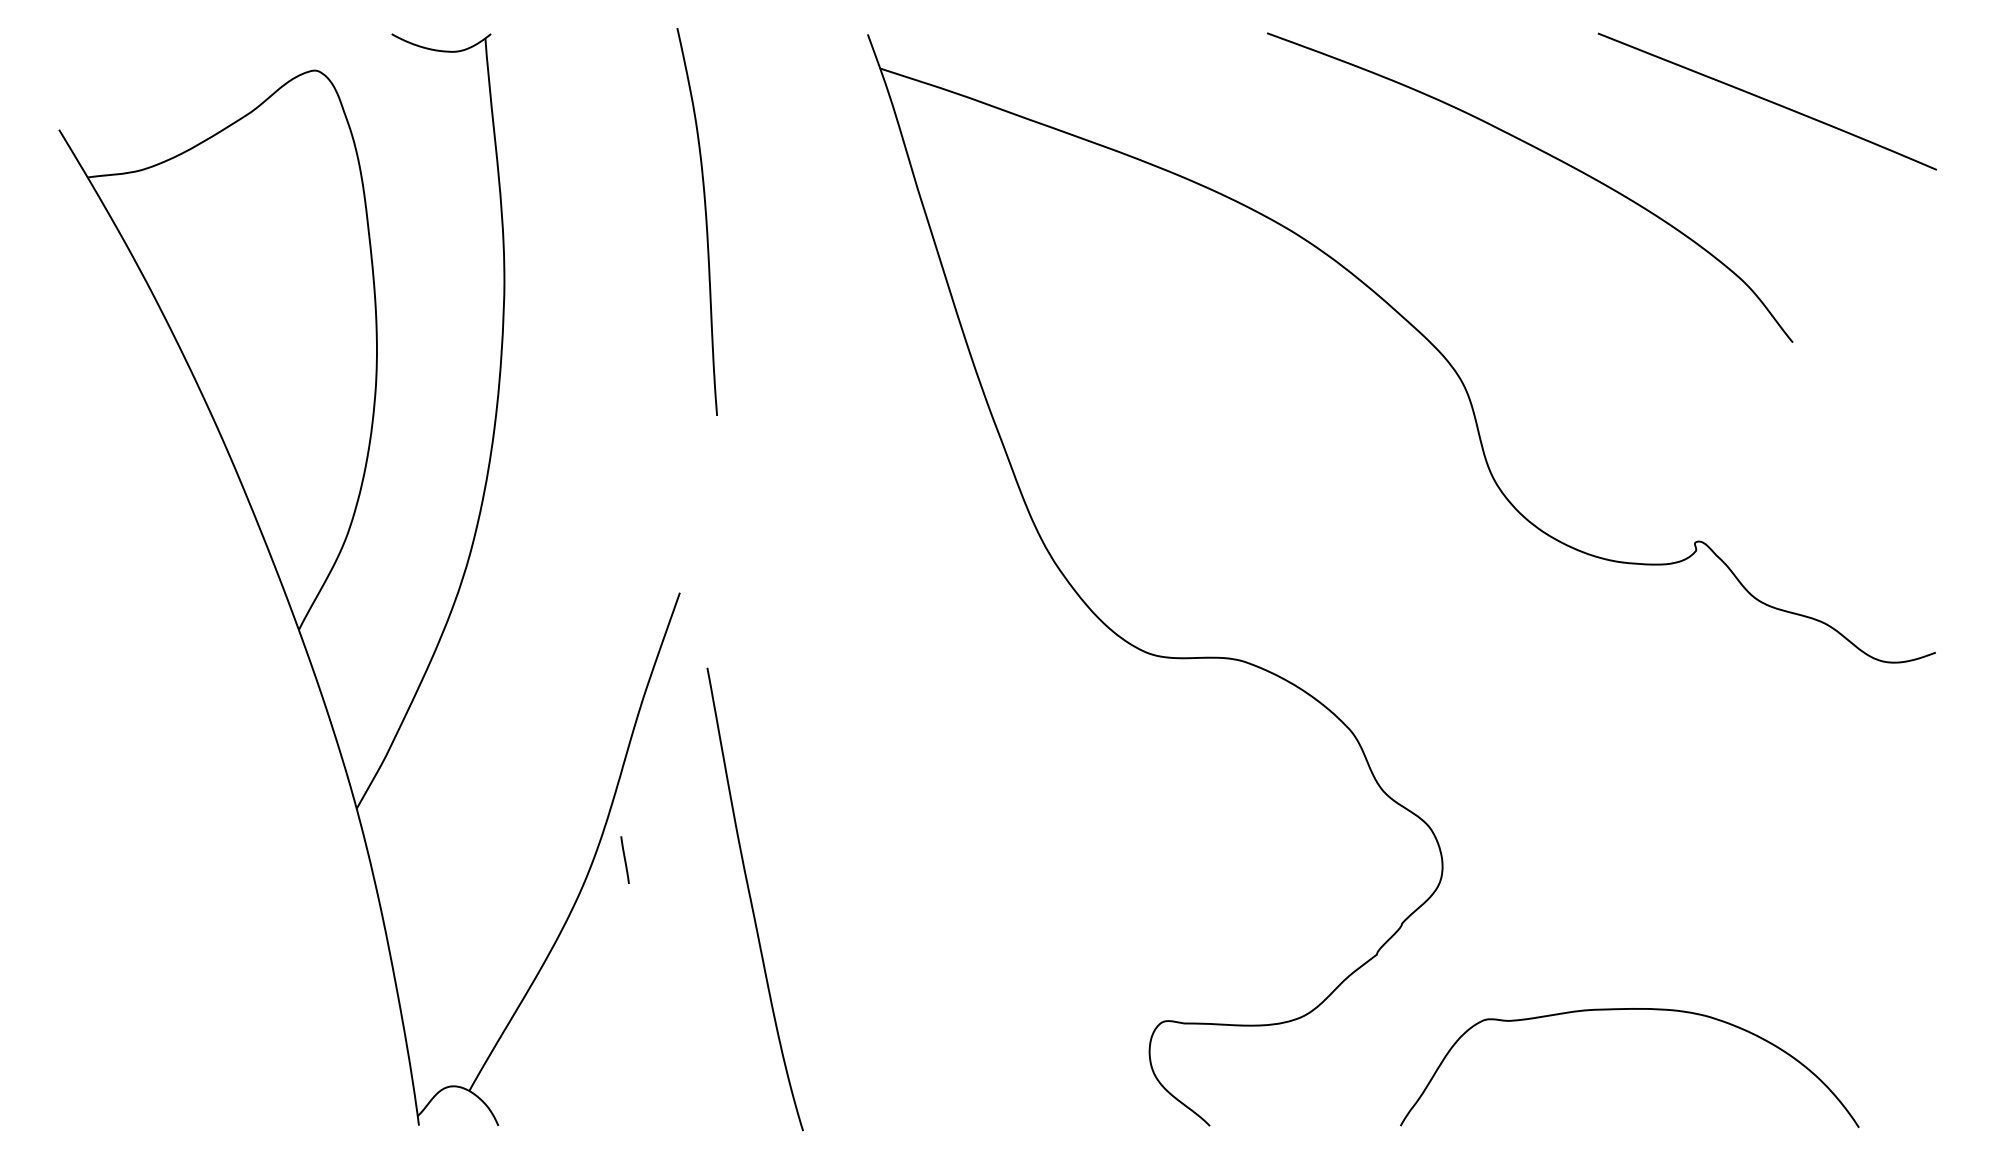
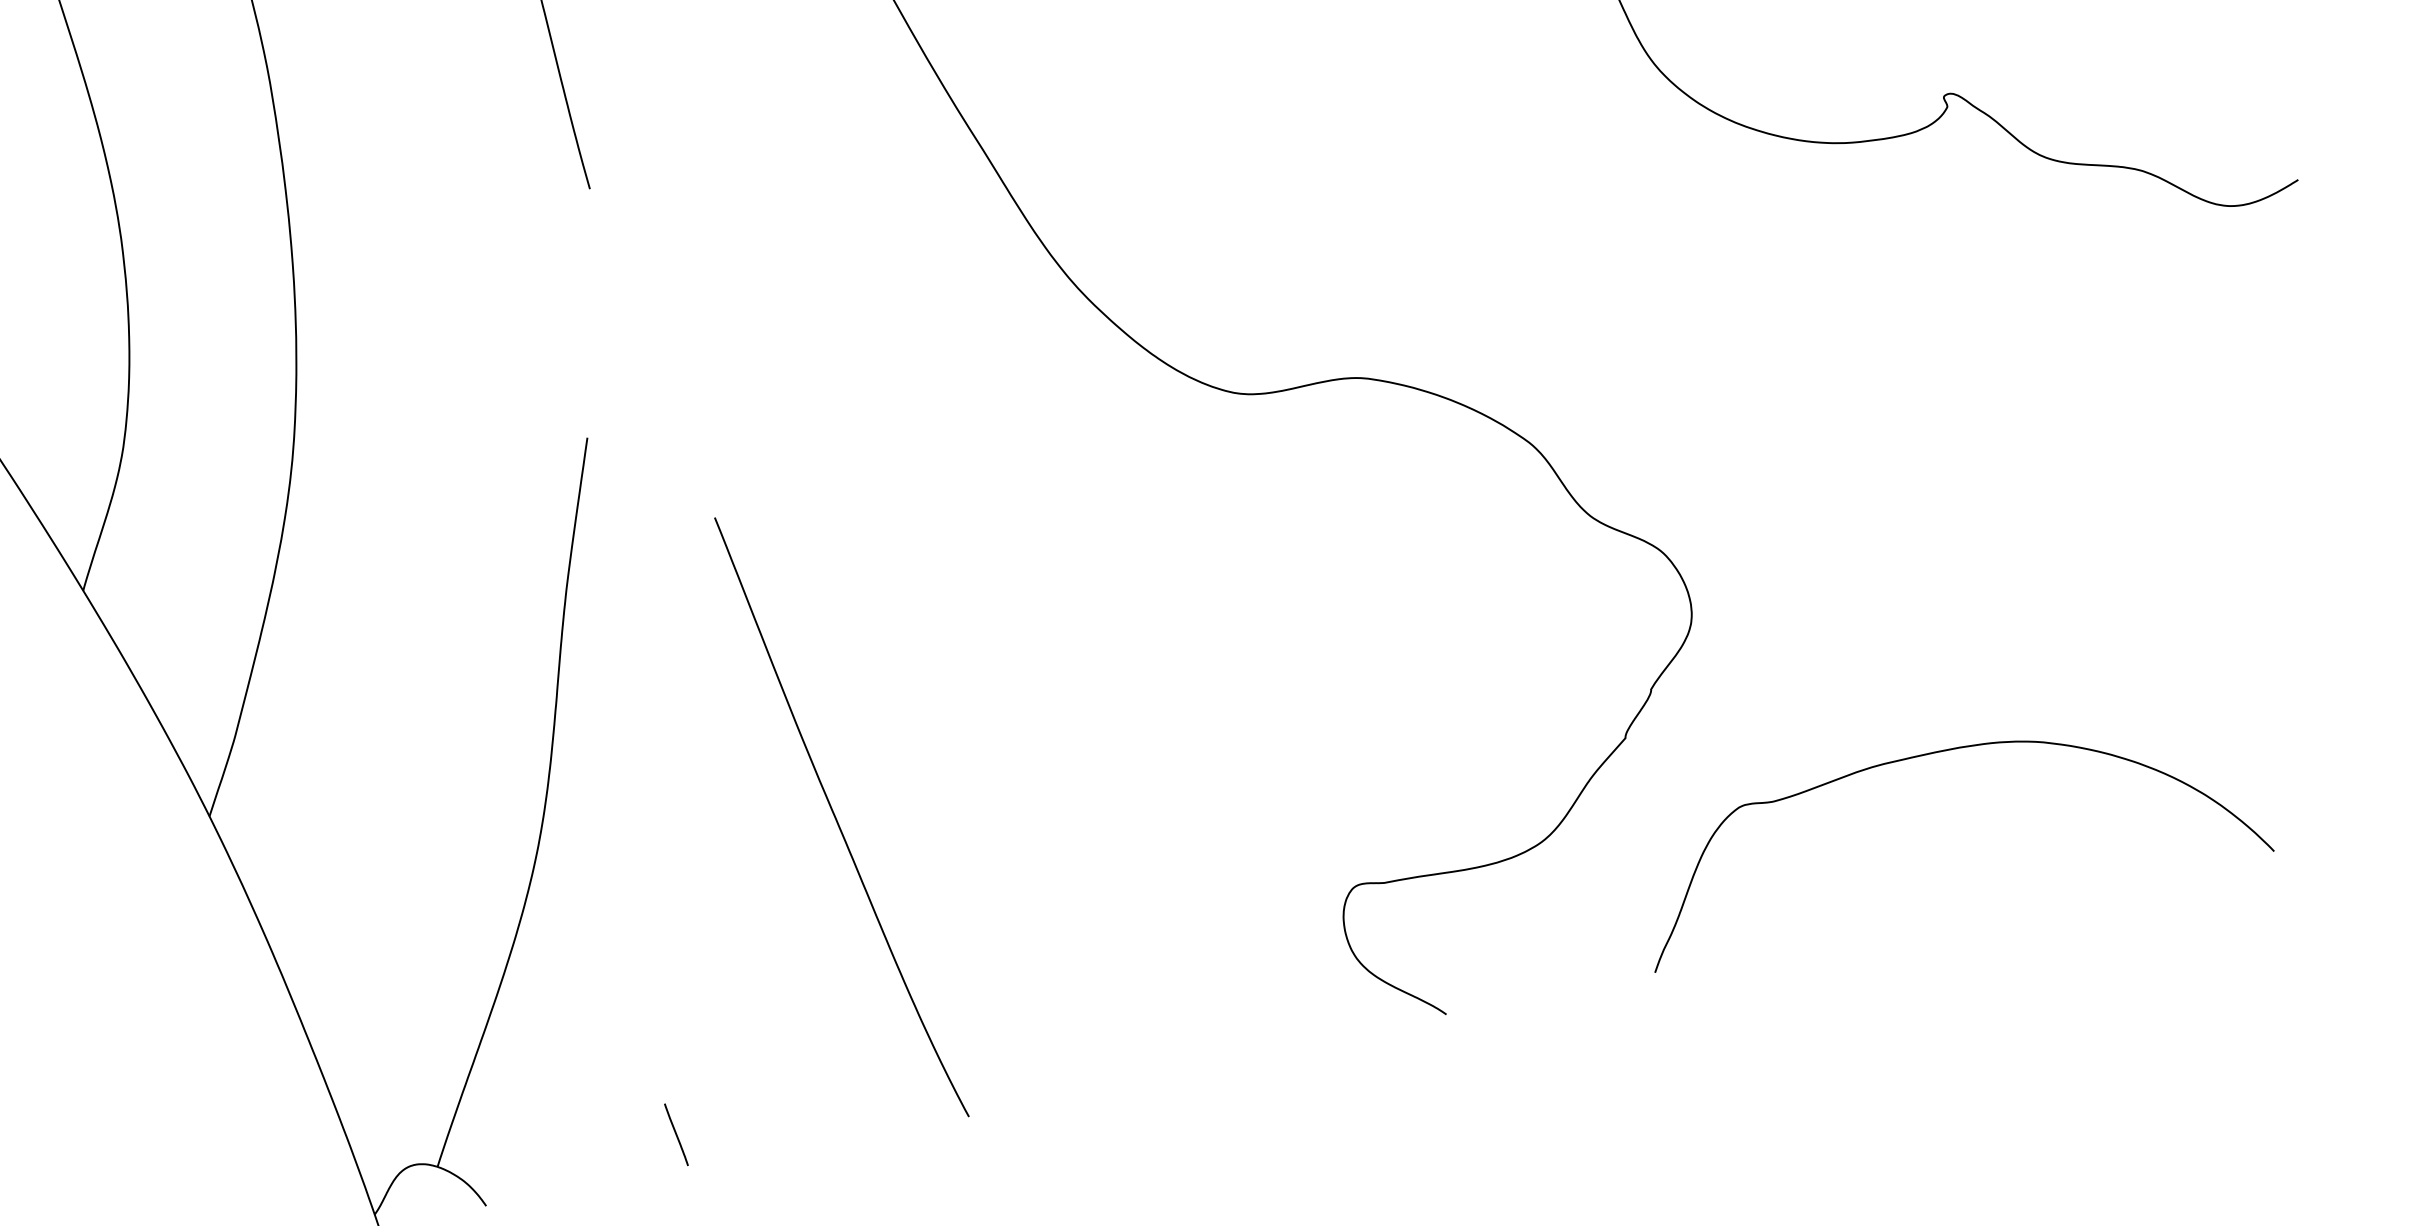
line: (624, 859) -> (675, 1134), moved
curve: (751, 899) -> (836, 818), moved
curve: (1629, 1009) -> (1932, 753), moved

